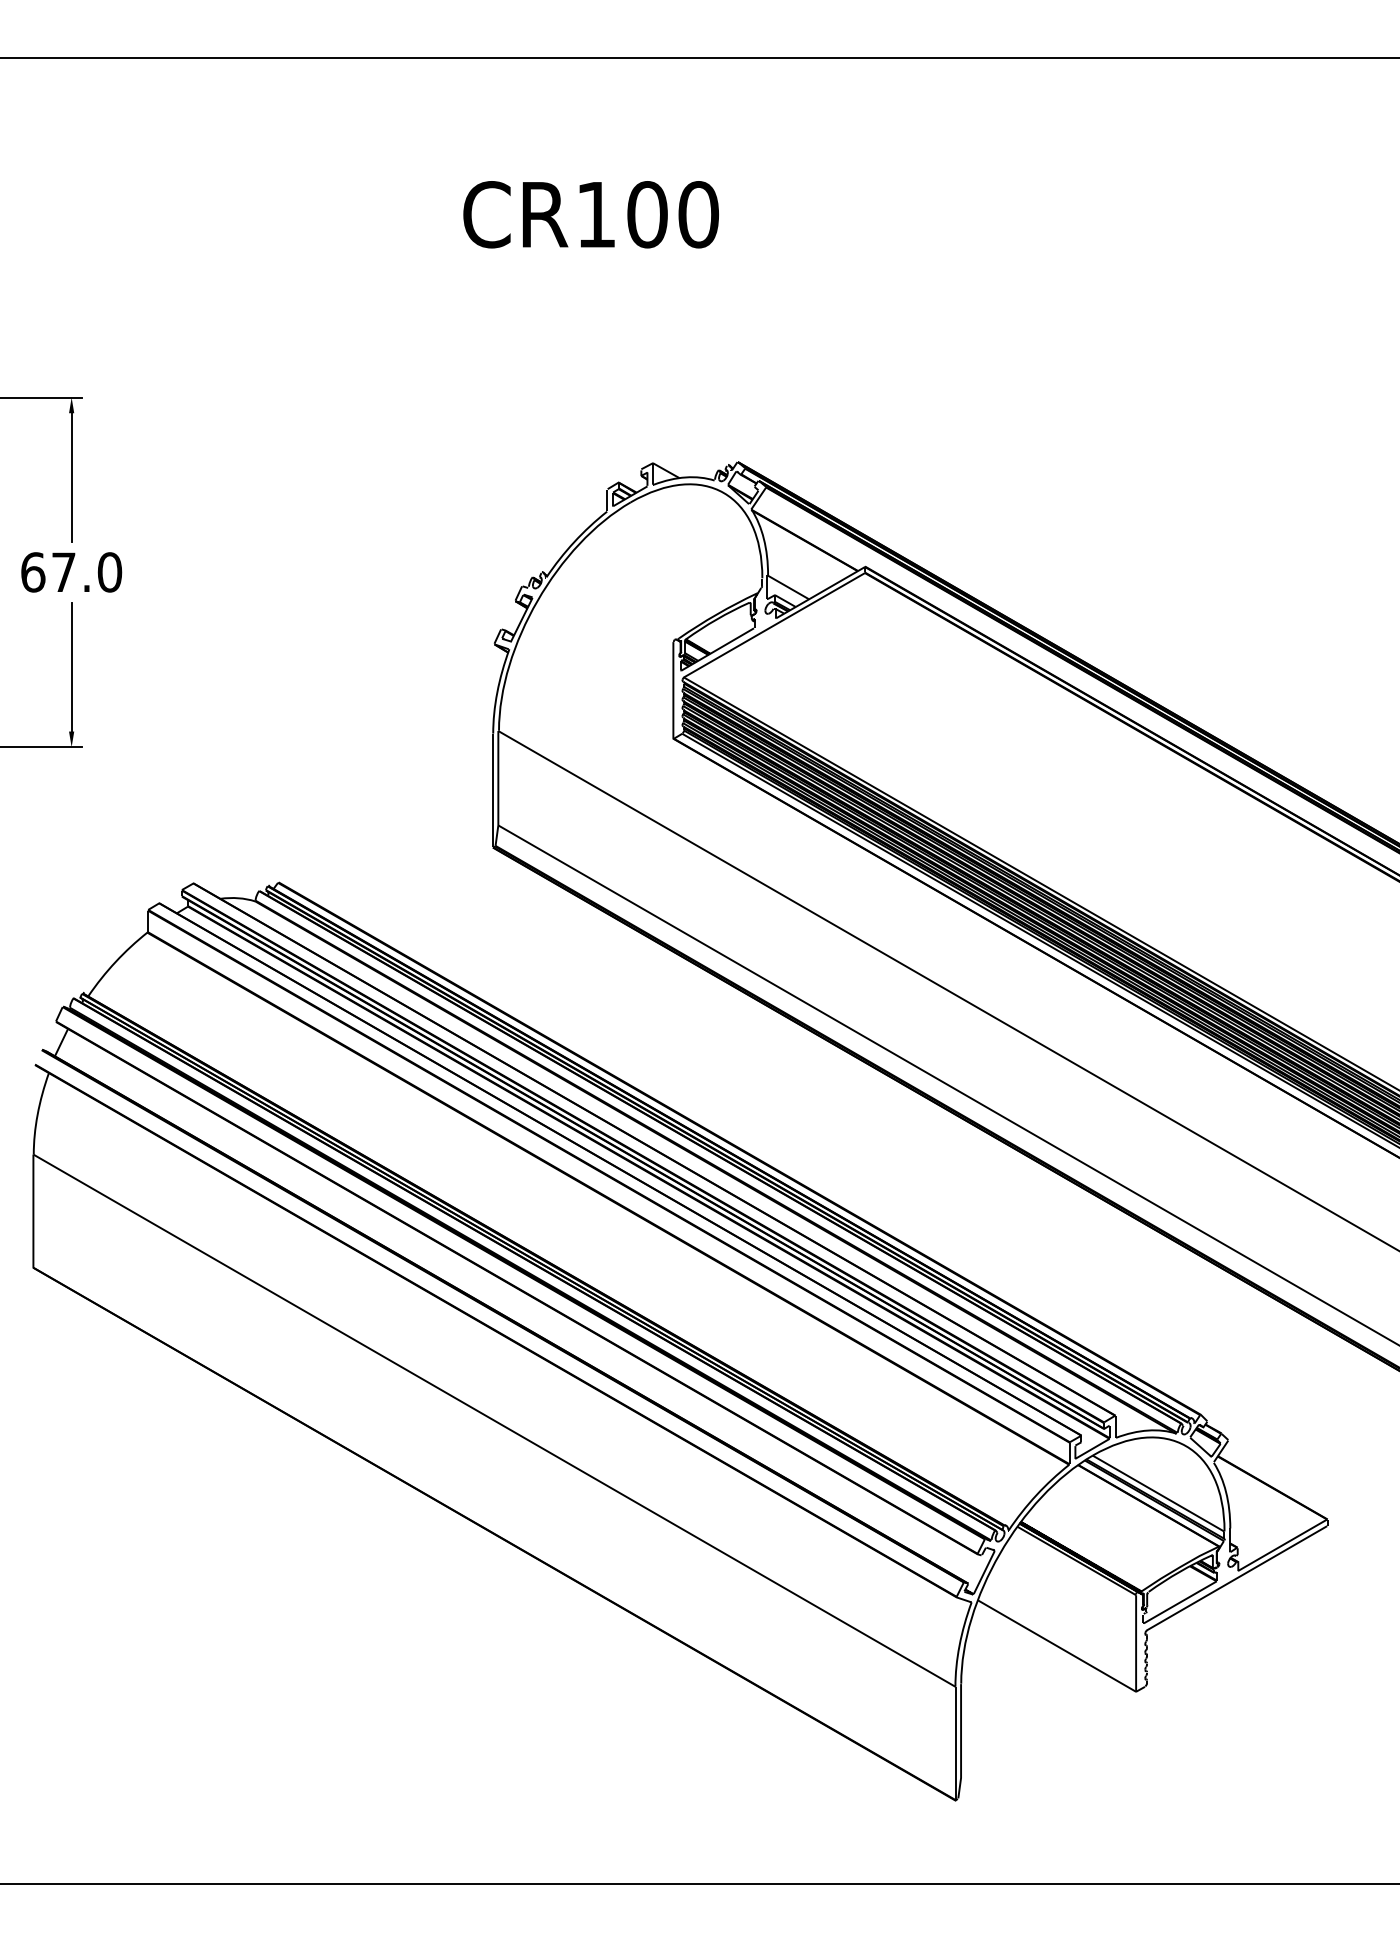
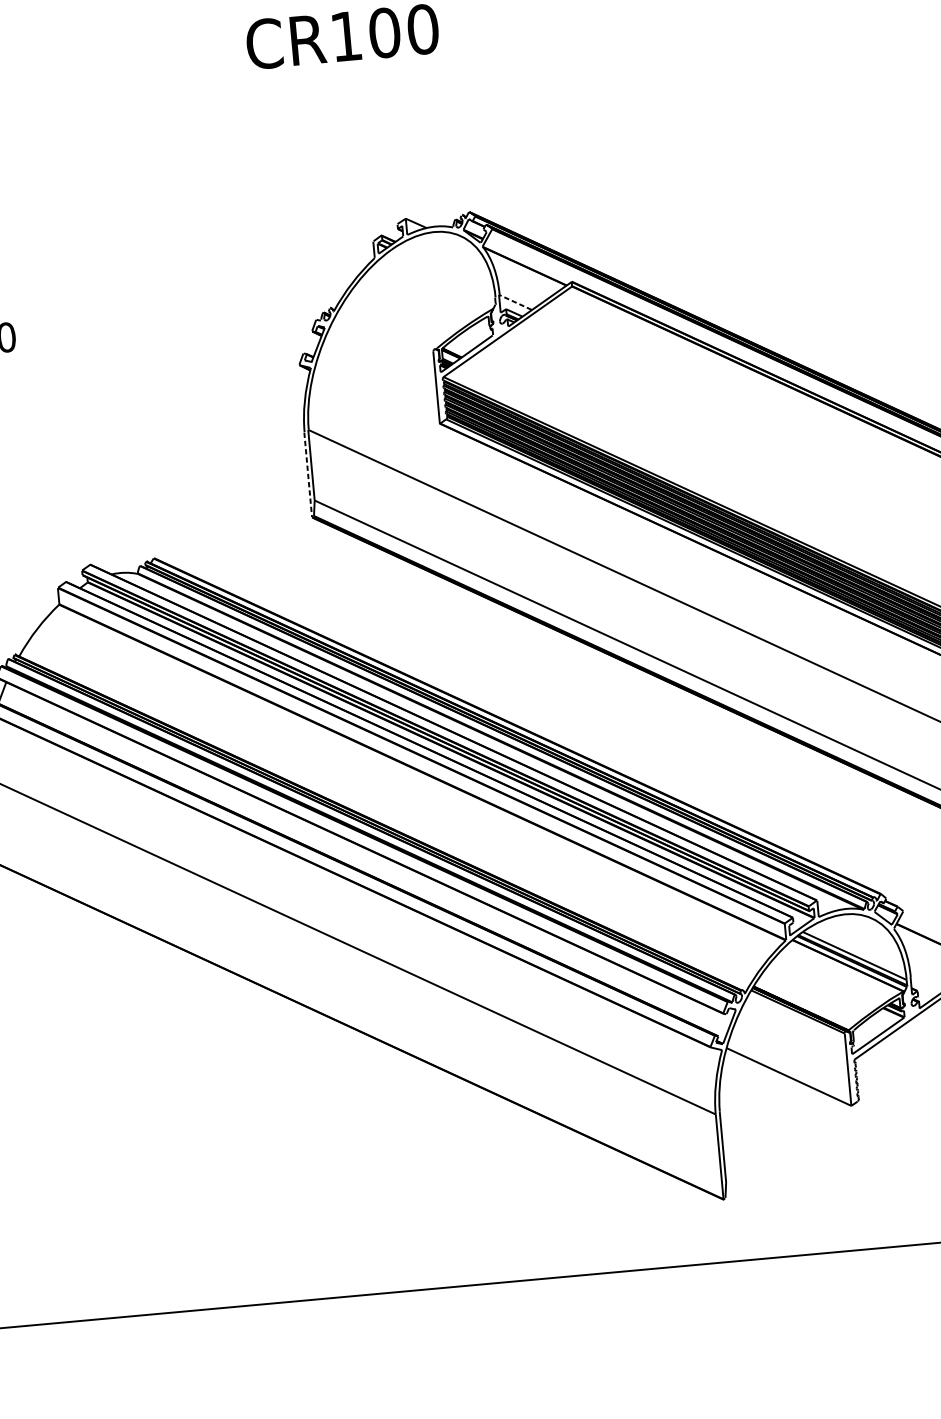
line: (787, 587) -> (515, 302), solid -> dashed
line: (492, 791) -> (308, 475), solid -> dashed

